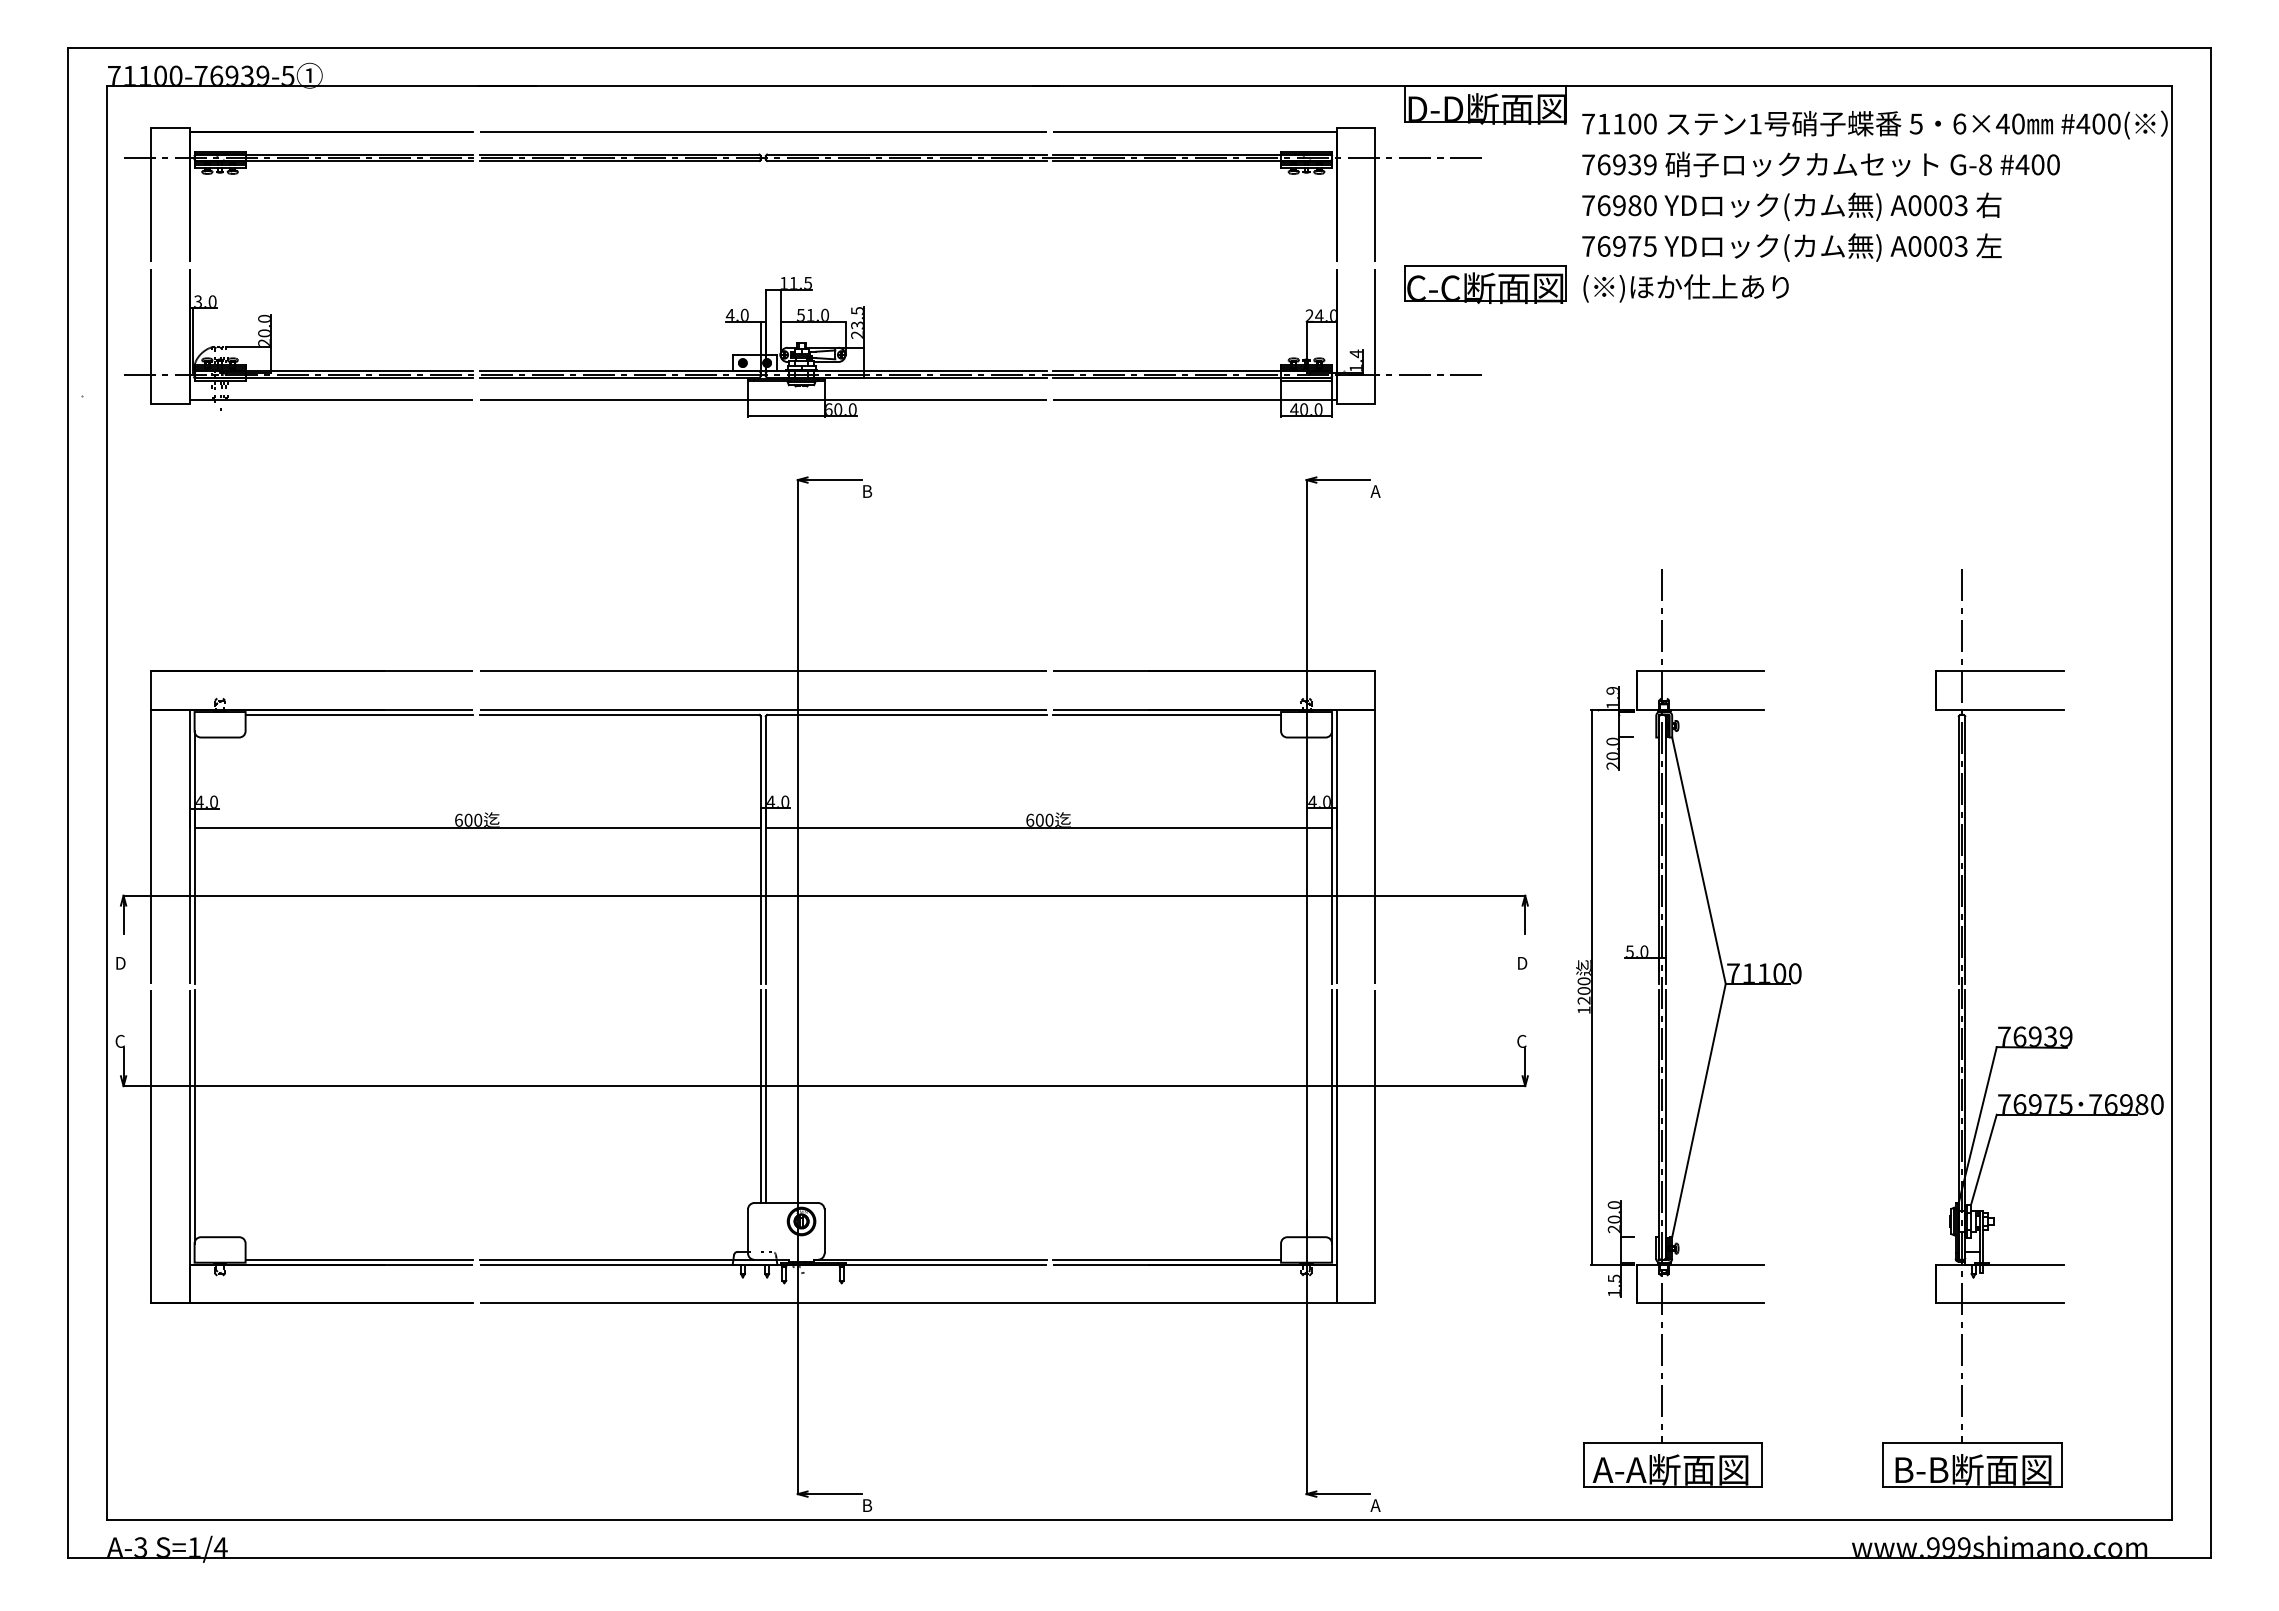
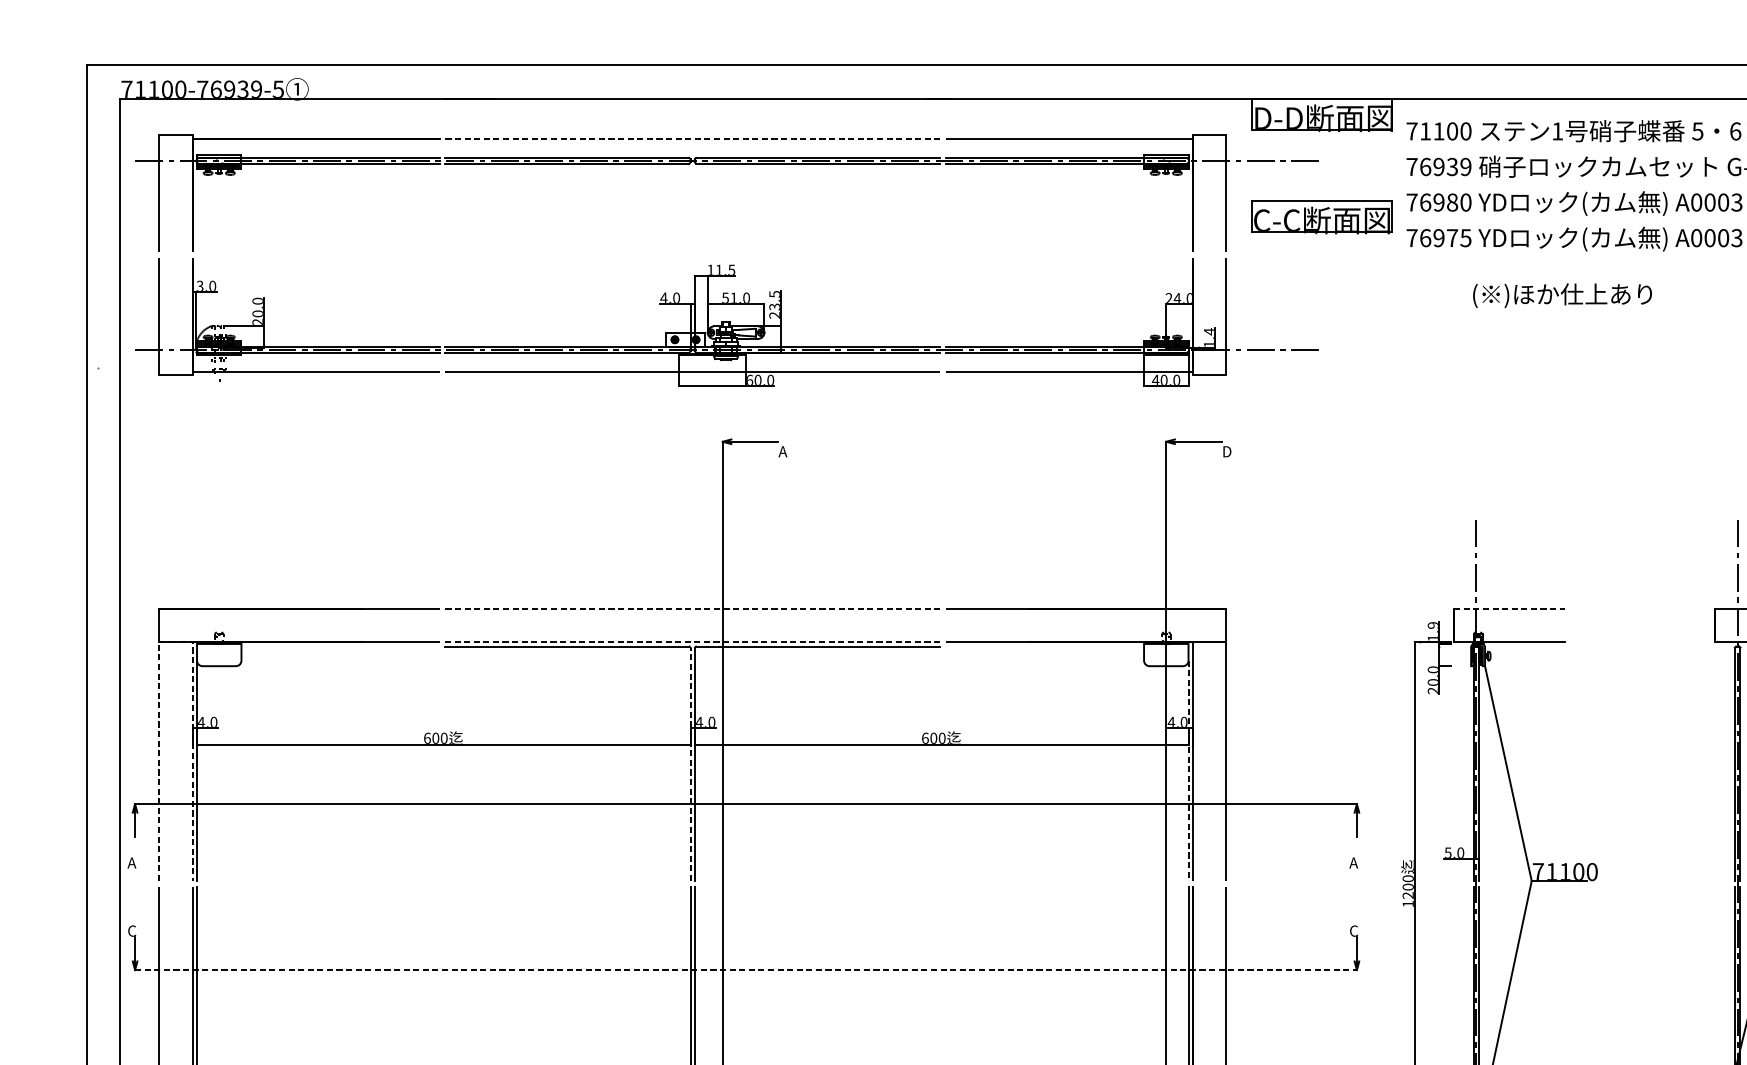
line: (763, 132) -> (692, 138), solid -> dashed
part: (1485, 284) -> (1322, 217), moved
text: (1685, 288) -> (1562, 295), moved
text: (866, 491) -> (782, 451), B -> A
text: (1375, 491) -> (1226, 451), A -> D
line: (763, 671) -> (692, 608), solid -> dashed
line: (1700, 671) -> (1509, 608), solid -> dashed
line: (170, 709) -> (176, 641), solid -> dashed
line: (763, 709) -> (692, 641), solid -> dashed
line: (359, 714) -> (340, 646), removed
line: (1167, 714) -> (1045, 646), removed
line: (760, 850) -> (690, 764), solid -> dashed
line: (1332, 858) -> (1188, 771), solid -> dashed
text: (119, 963) -> (131, 863), D -> A
text: (1521, 963) -> (1353, 863), D -> A
line: (824, 1086) -> (746, 970), solid -> dashed

